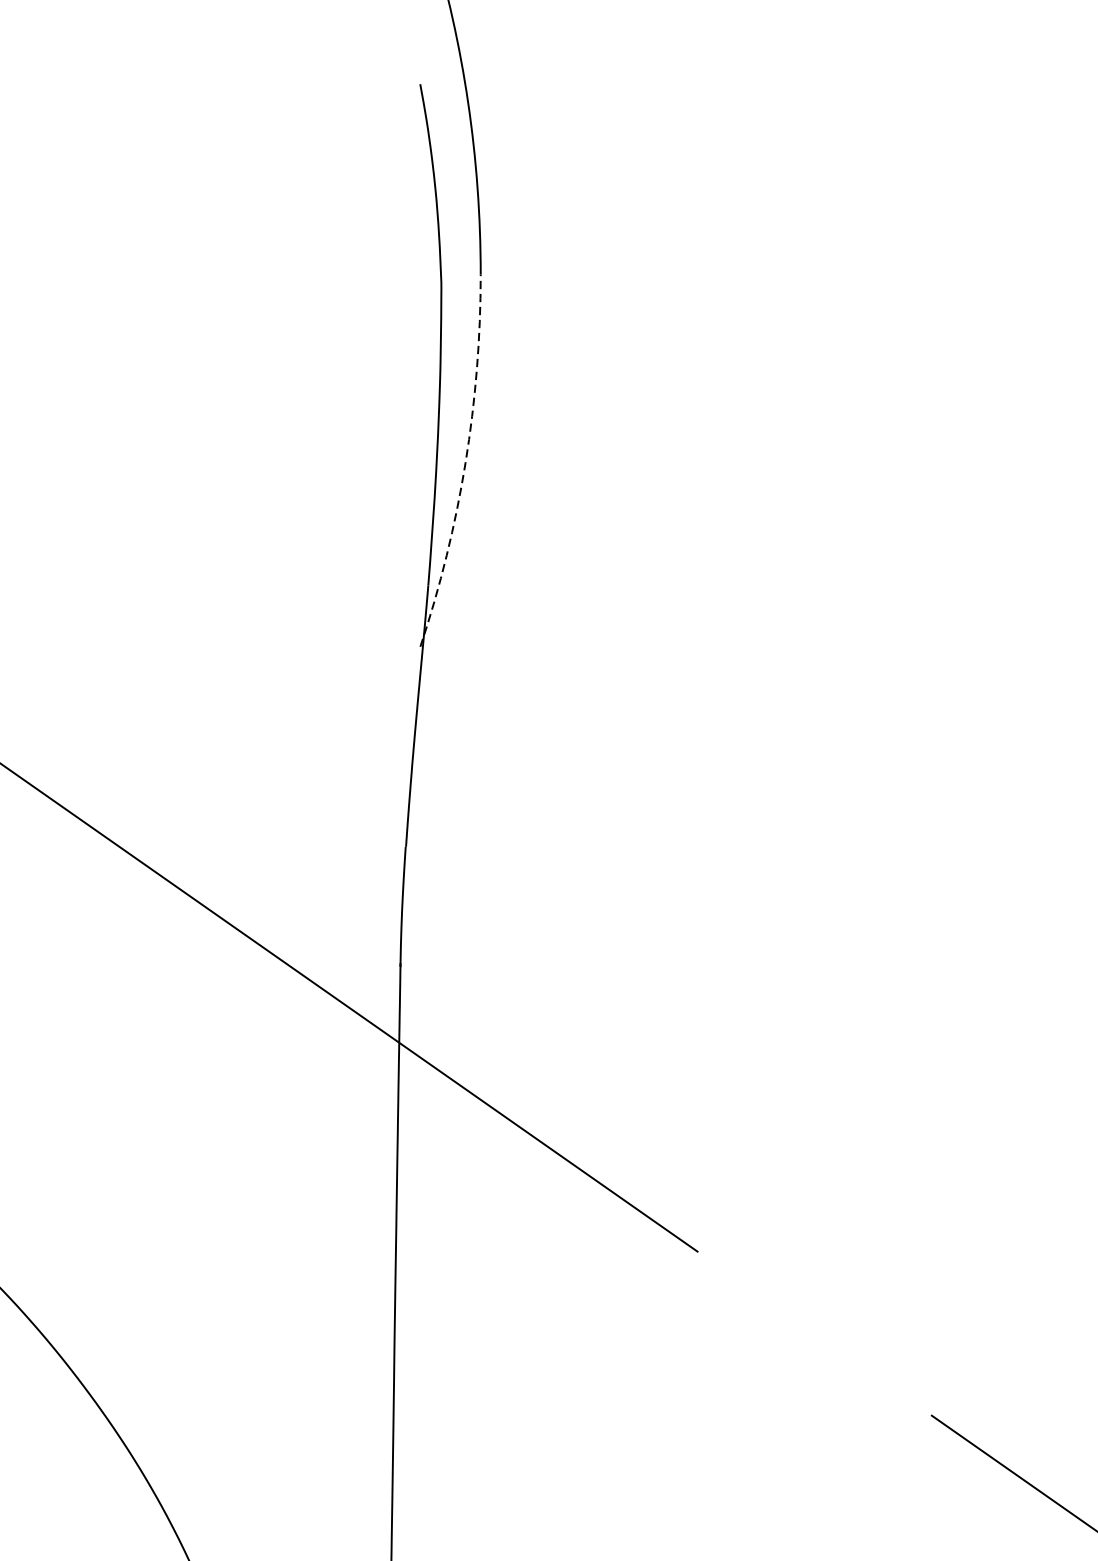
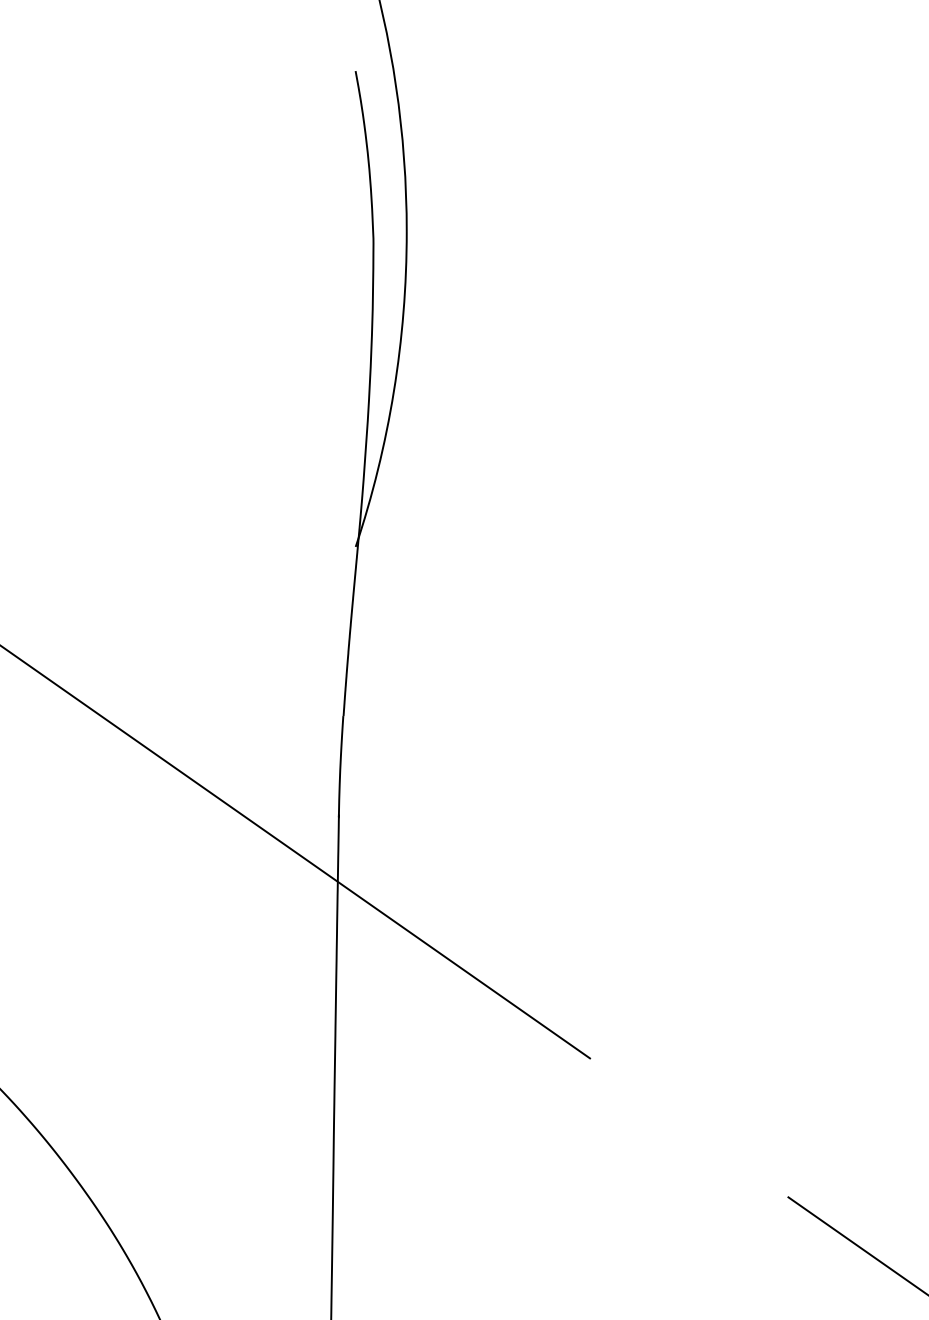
arc: (465, 463) -> (393, 391), dashed -> solid

